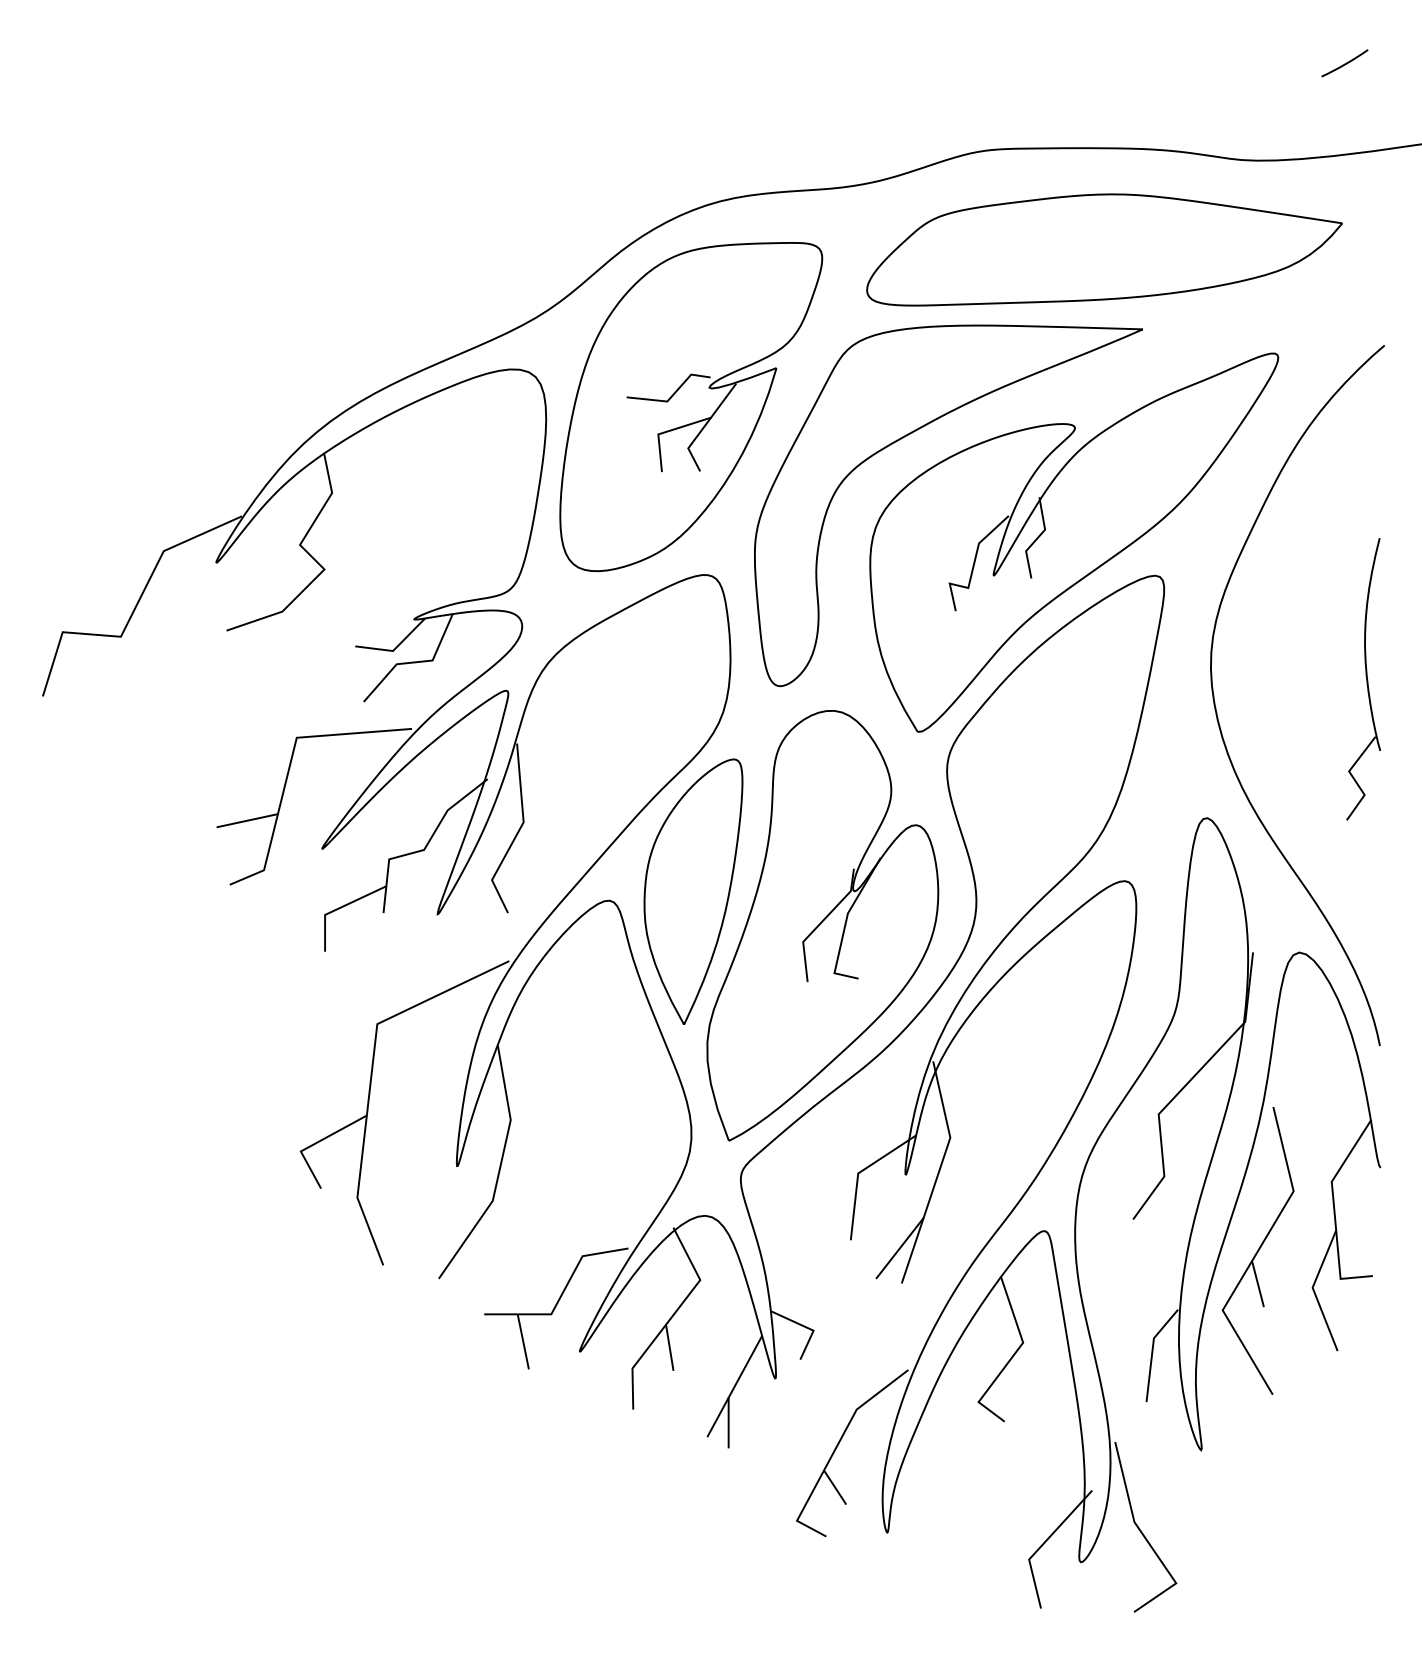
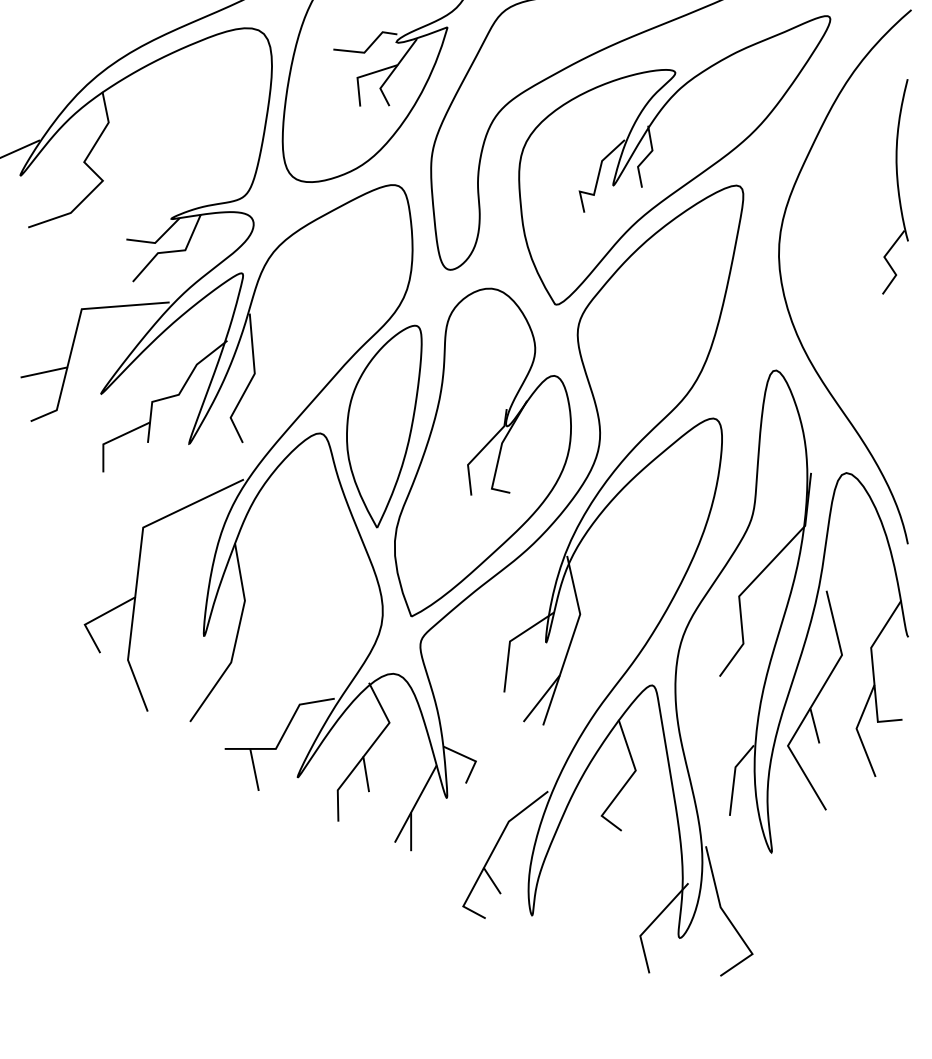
part: (1363, 679) -> (895, 186), moved

